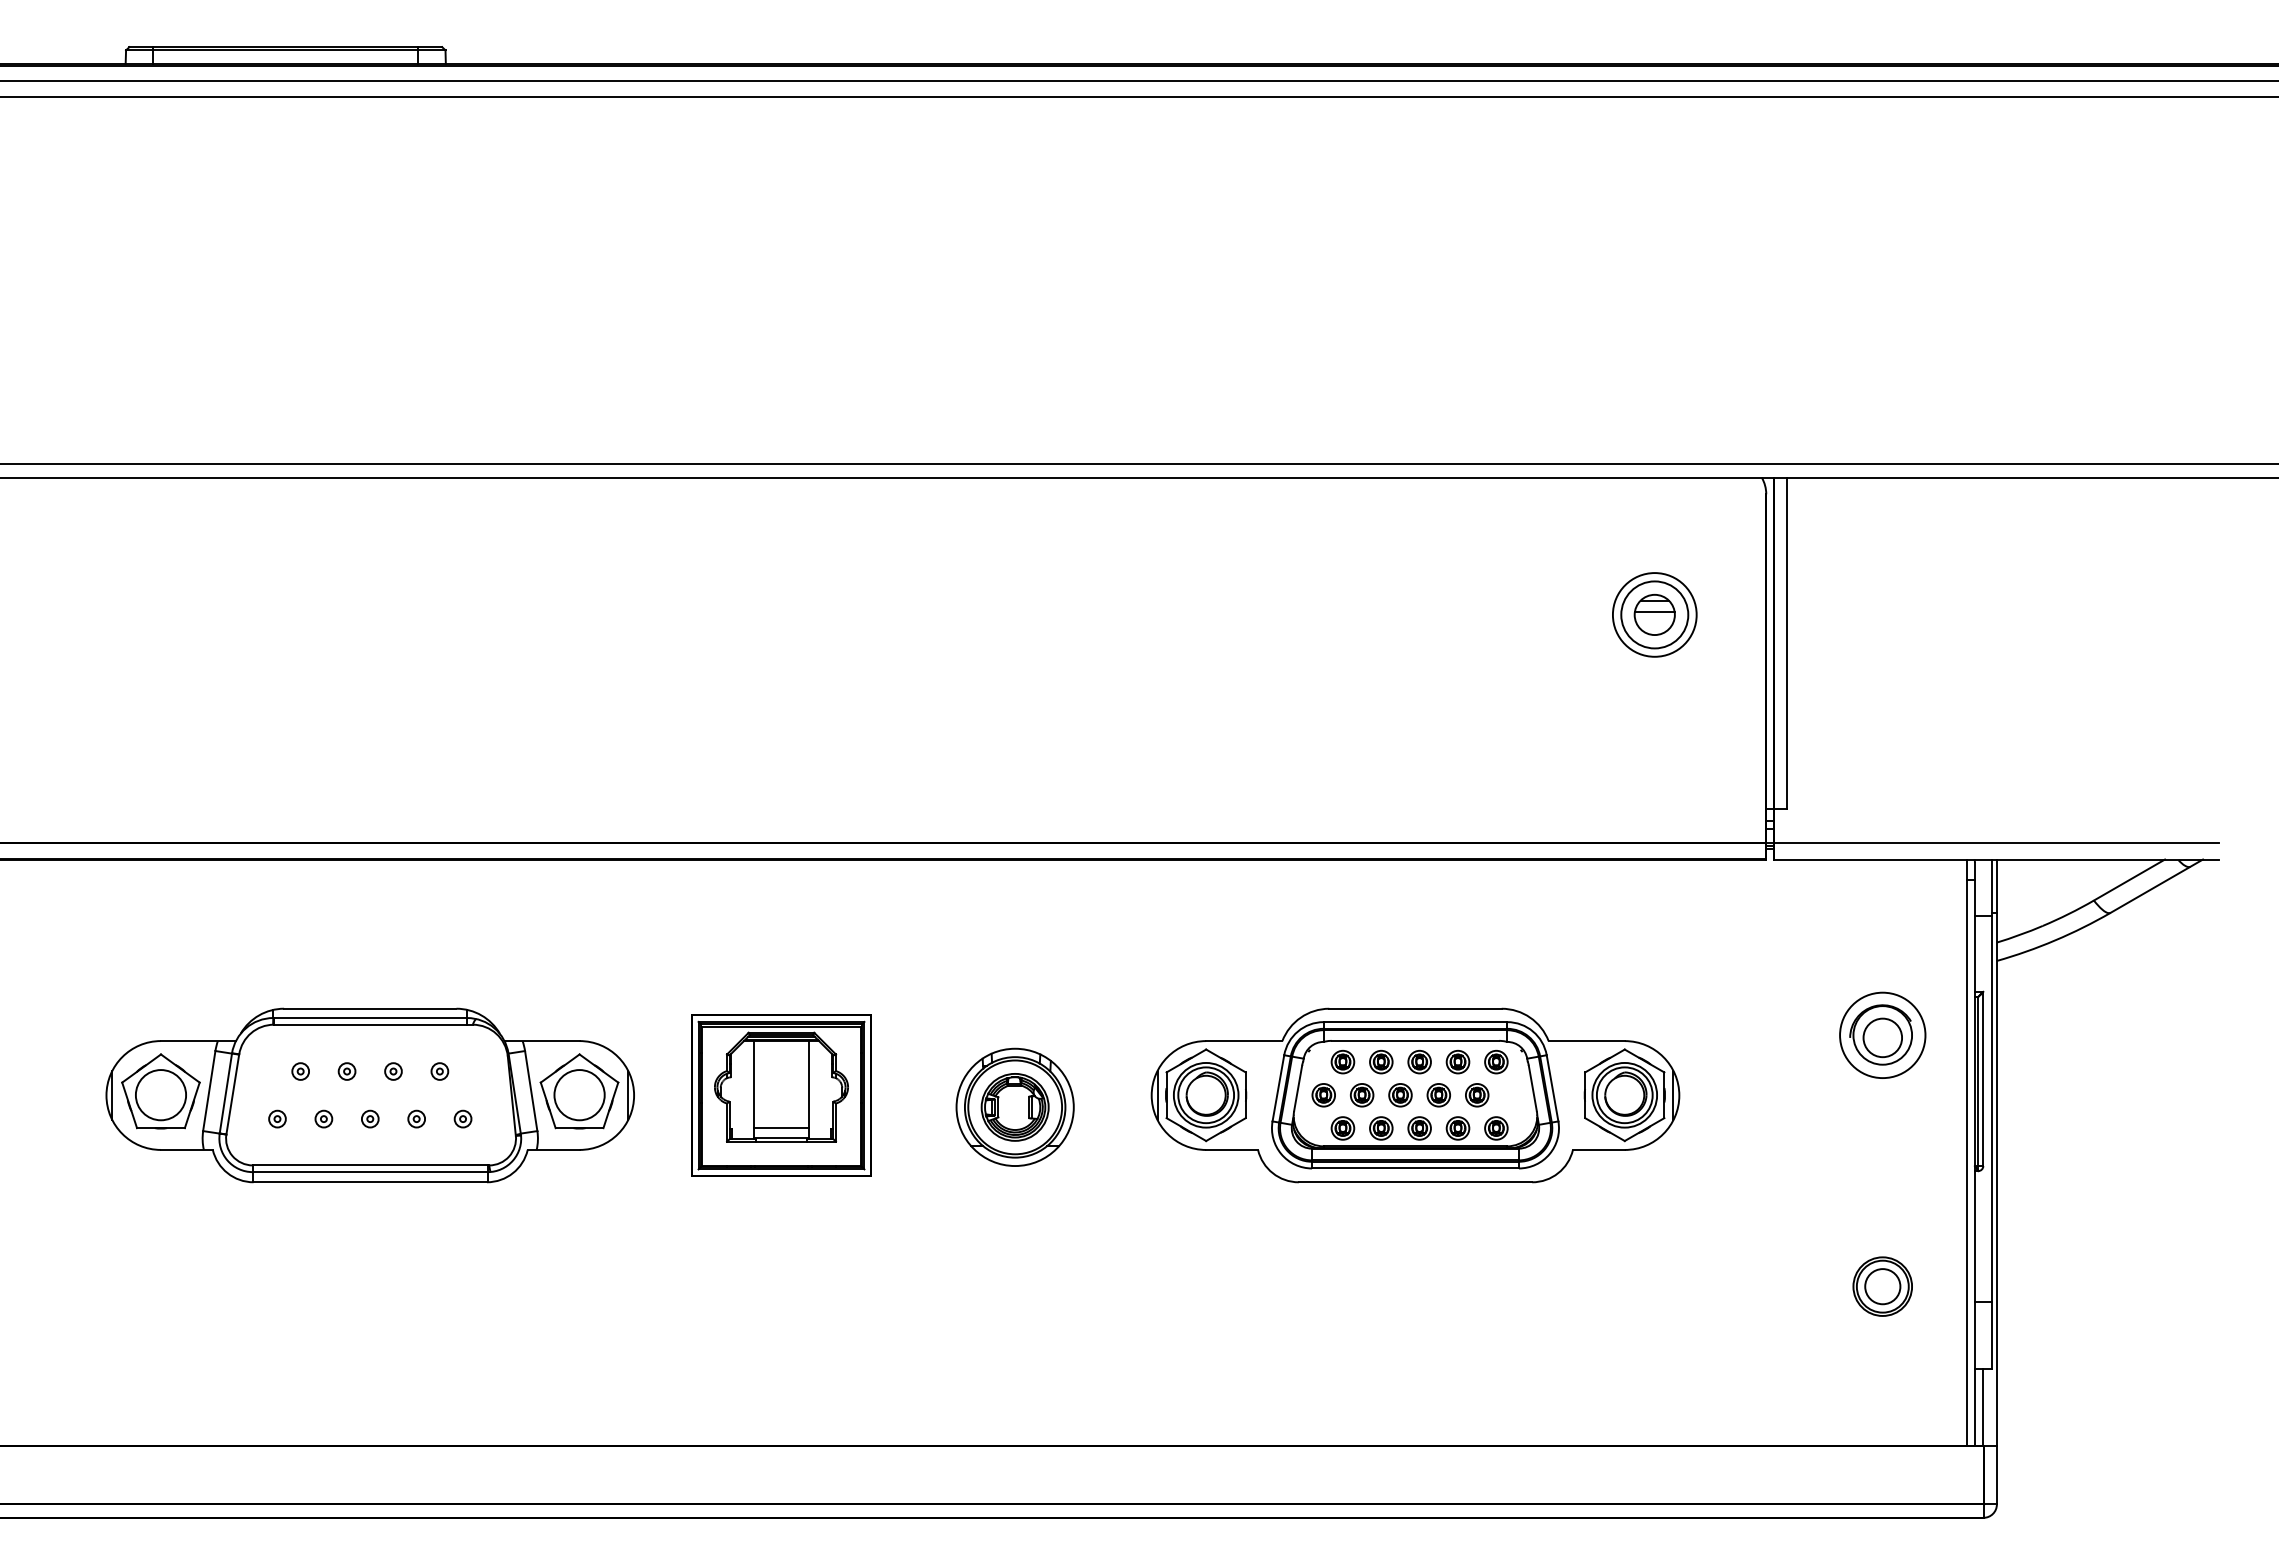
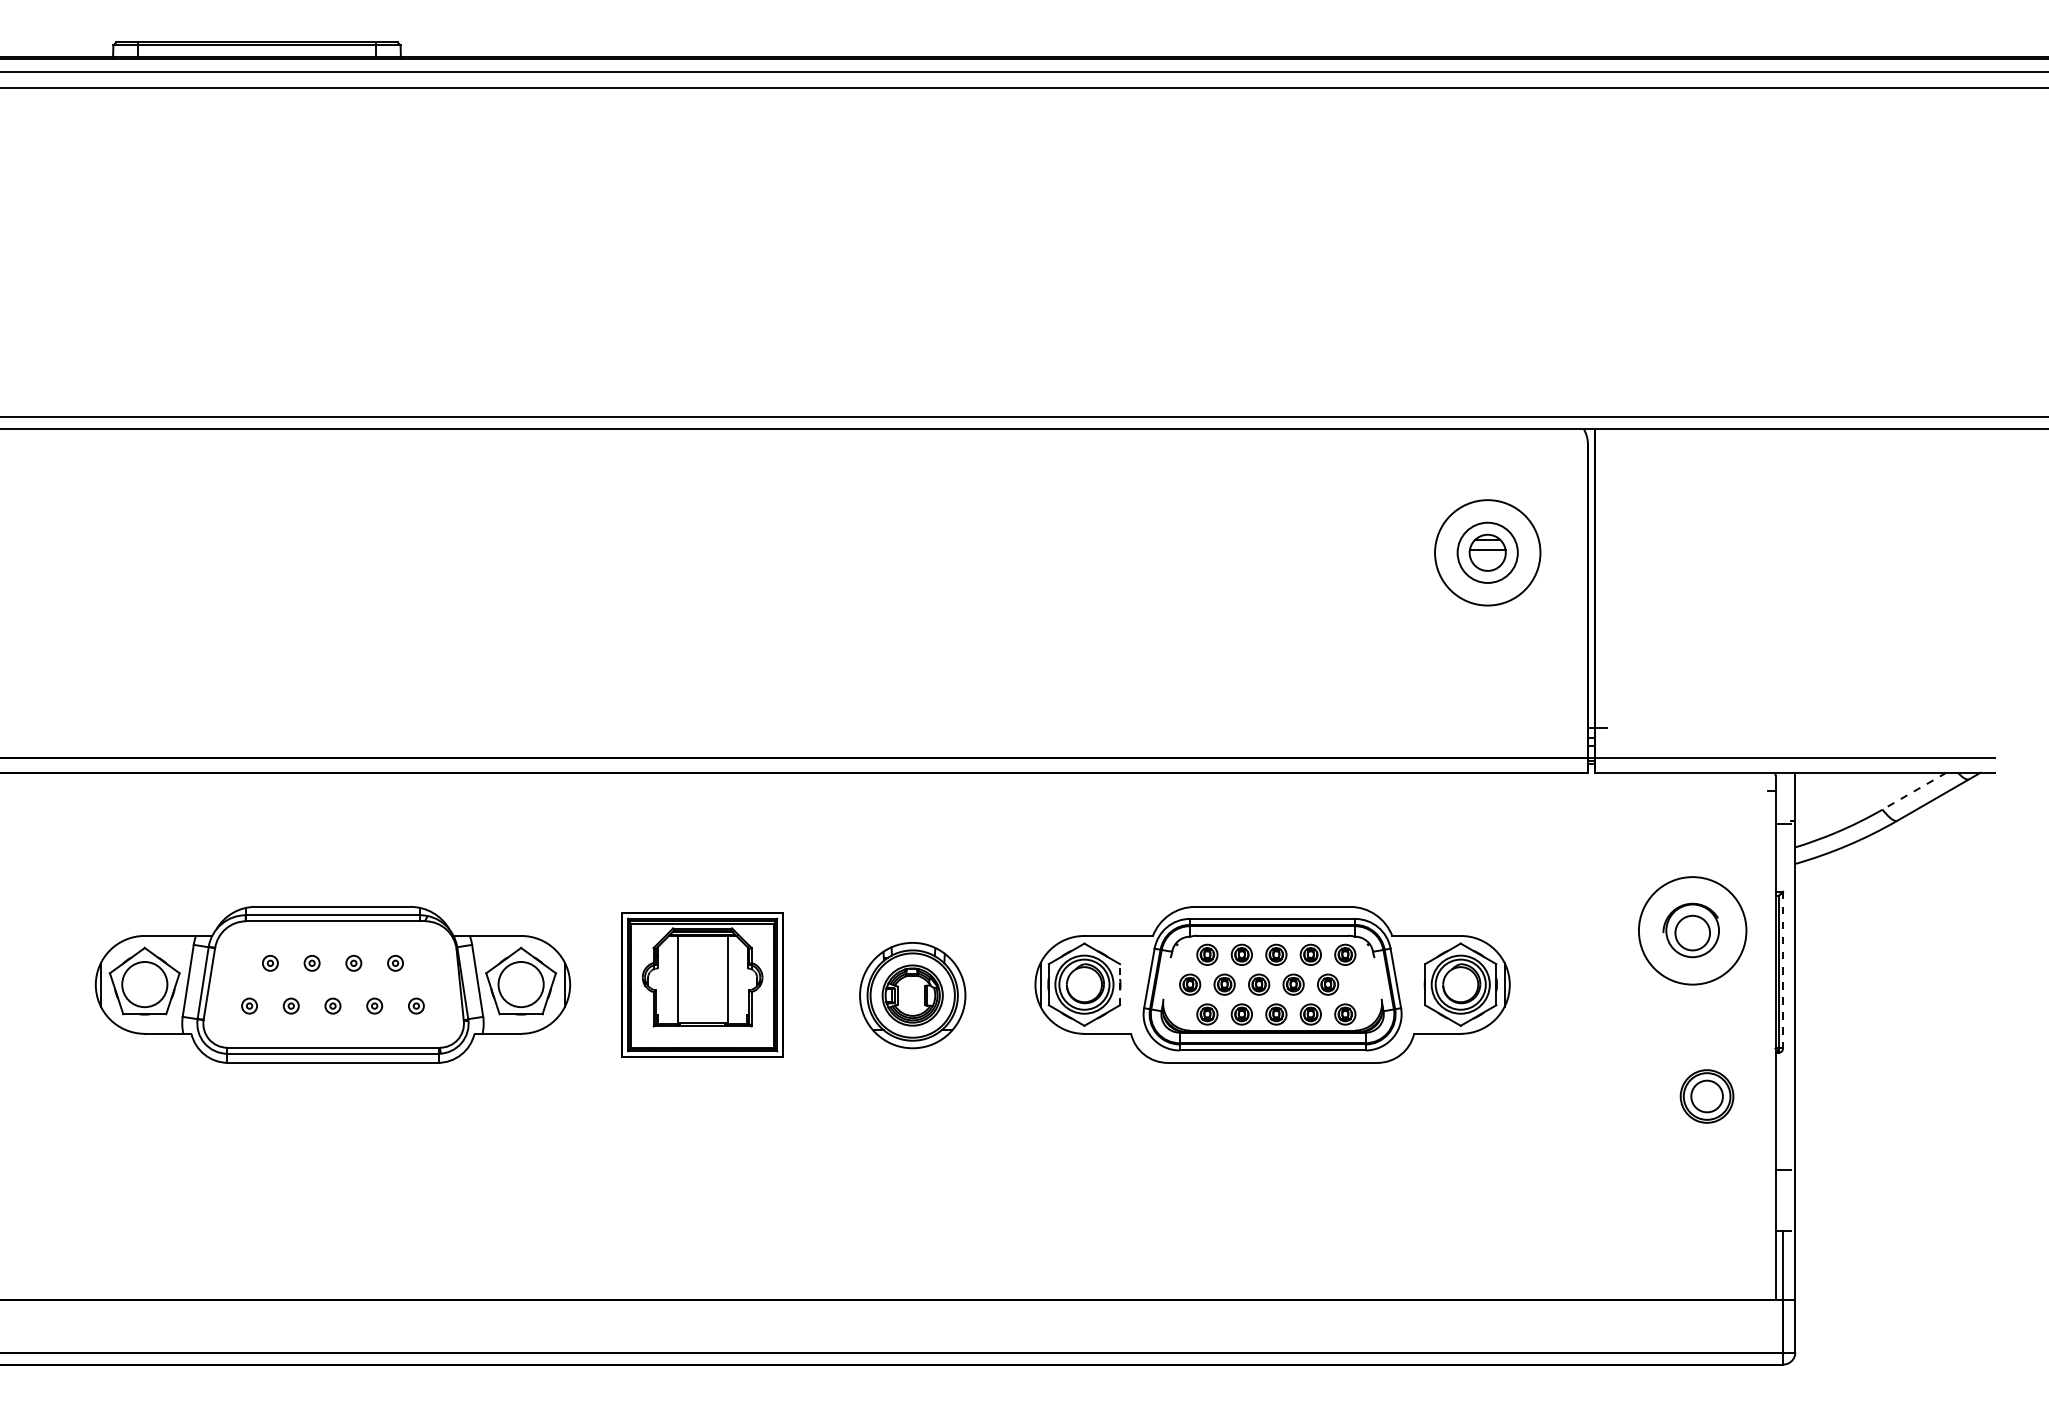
circle: (1654, 614) -> (1487, 552), size x1.4
line: (1787, 643) -> (1607, 578), removed
line: (2129, 880) -> (1914, 791), solid -> dashed
circle: (1882, 1035) -> (1692, 930), size x1.4
line: (1983, 1079) -> (1783, 970), solid -> dashed
line: (1298, 1088) -> (1167, 978), removed
line: (1532, 1088) -> (1377, 978), removed
line: (1245, 1095) -> (1119, 984), solid -> dashed
line: (1991, 1113) -> (1790, 1001), removed
line: (781, 1128) -> (702, 1014), removed
line: (1966, 1152) -> (1767, 1036), removed
part: (1882, 1286) -> (1706, 1096), moved

